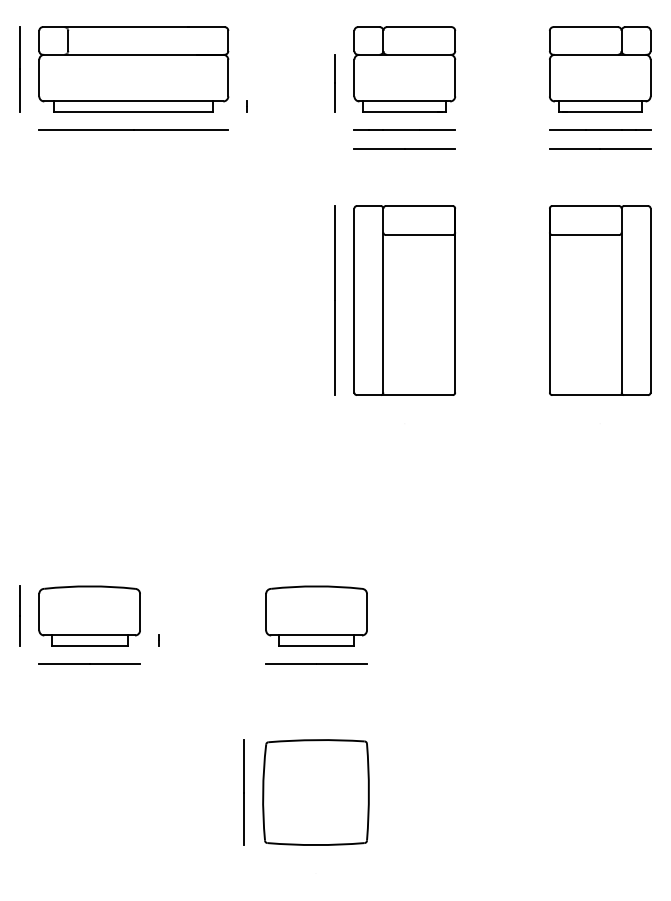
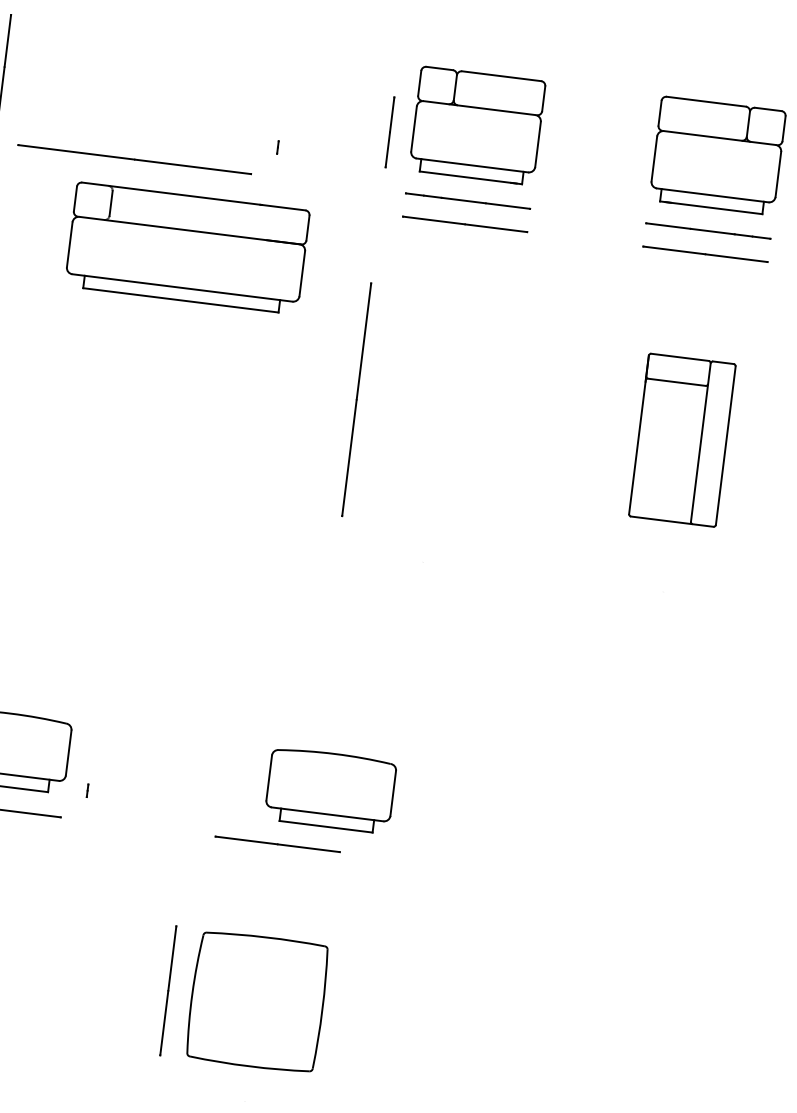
part: (133, 69) -> (186, 248), moved
part: (404, 300) -> (441, 410), removed
part: (600, 300) -> (682, 440), size x0.7
part: (316, 615) -> (330, 789), moved

